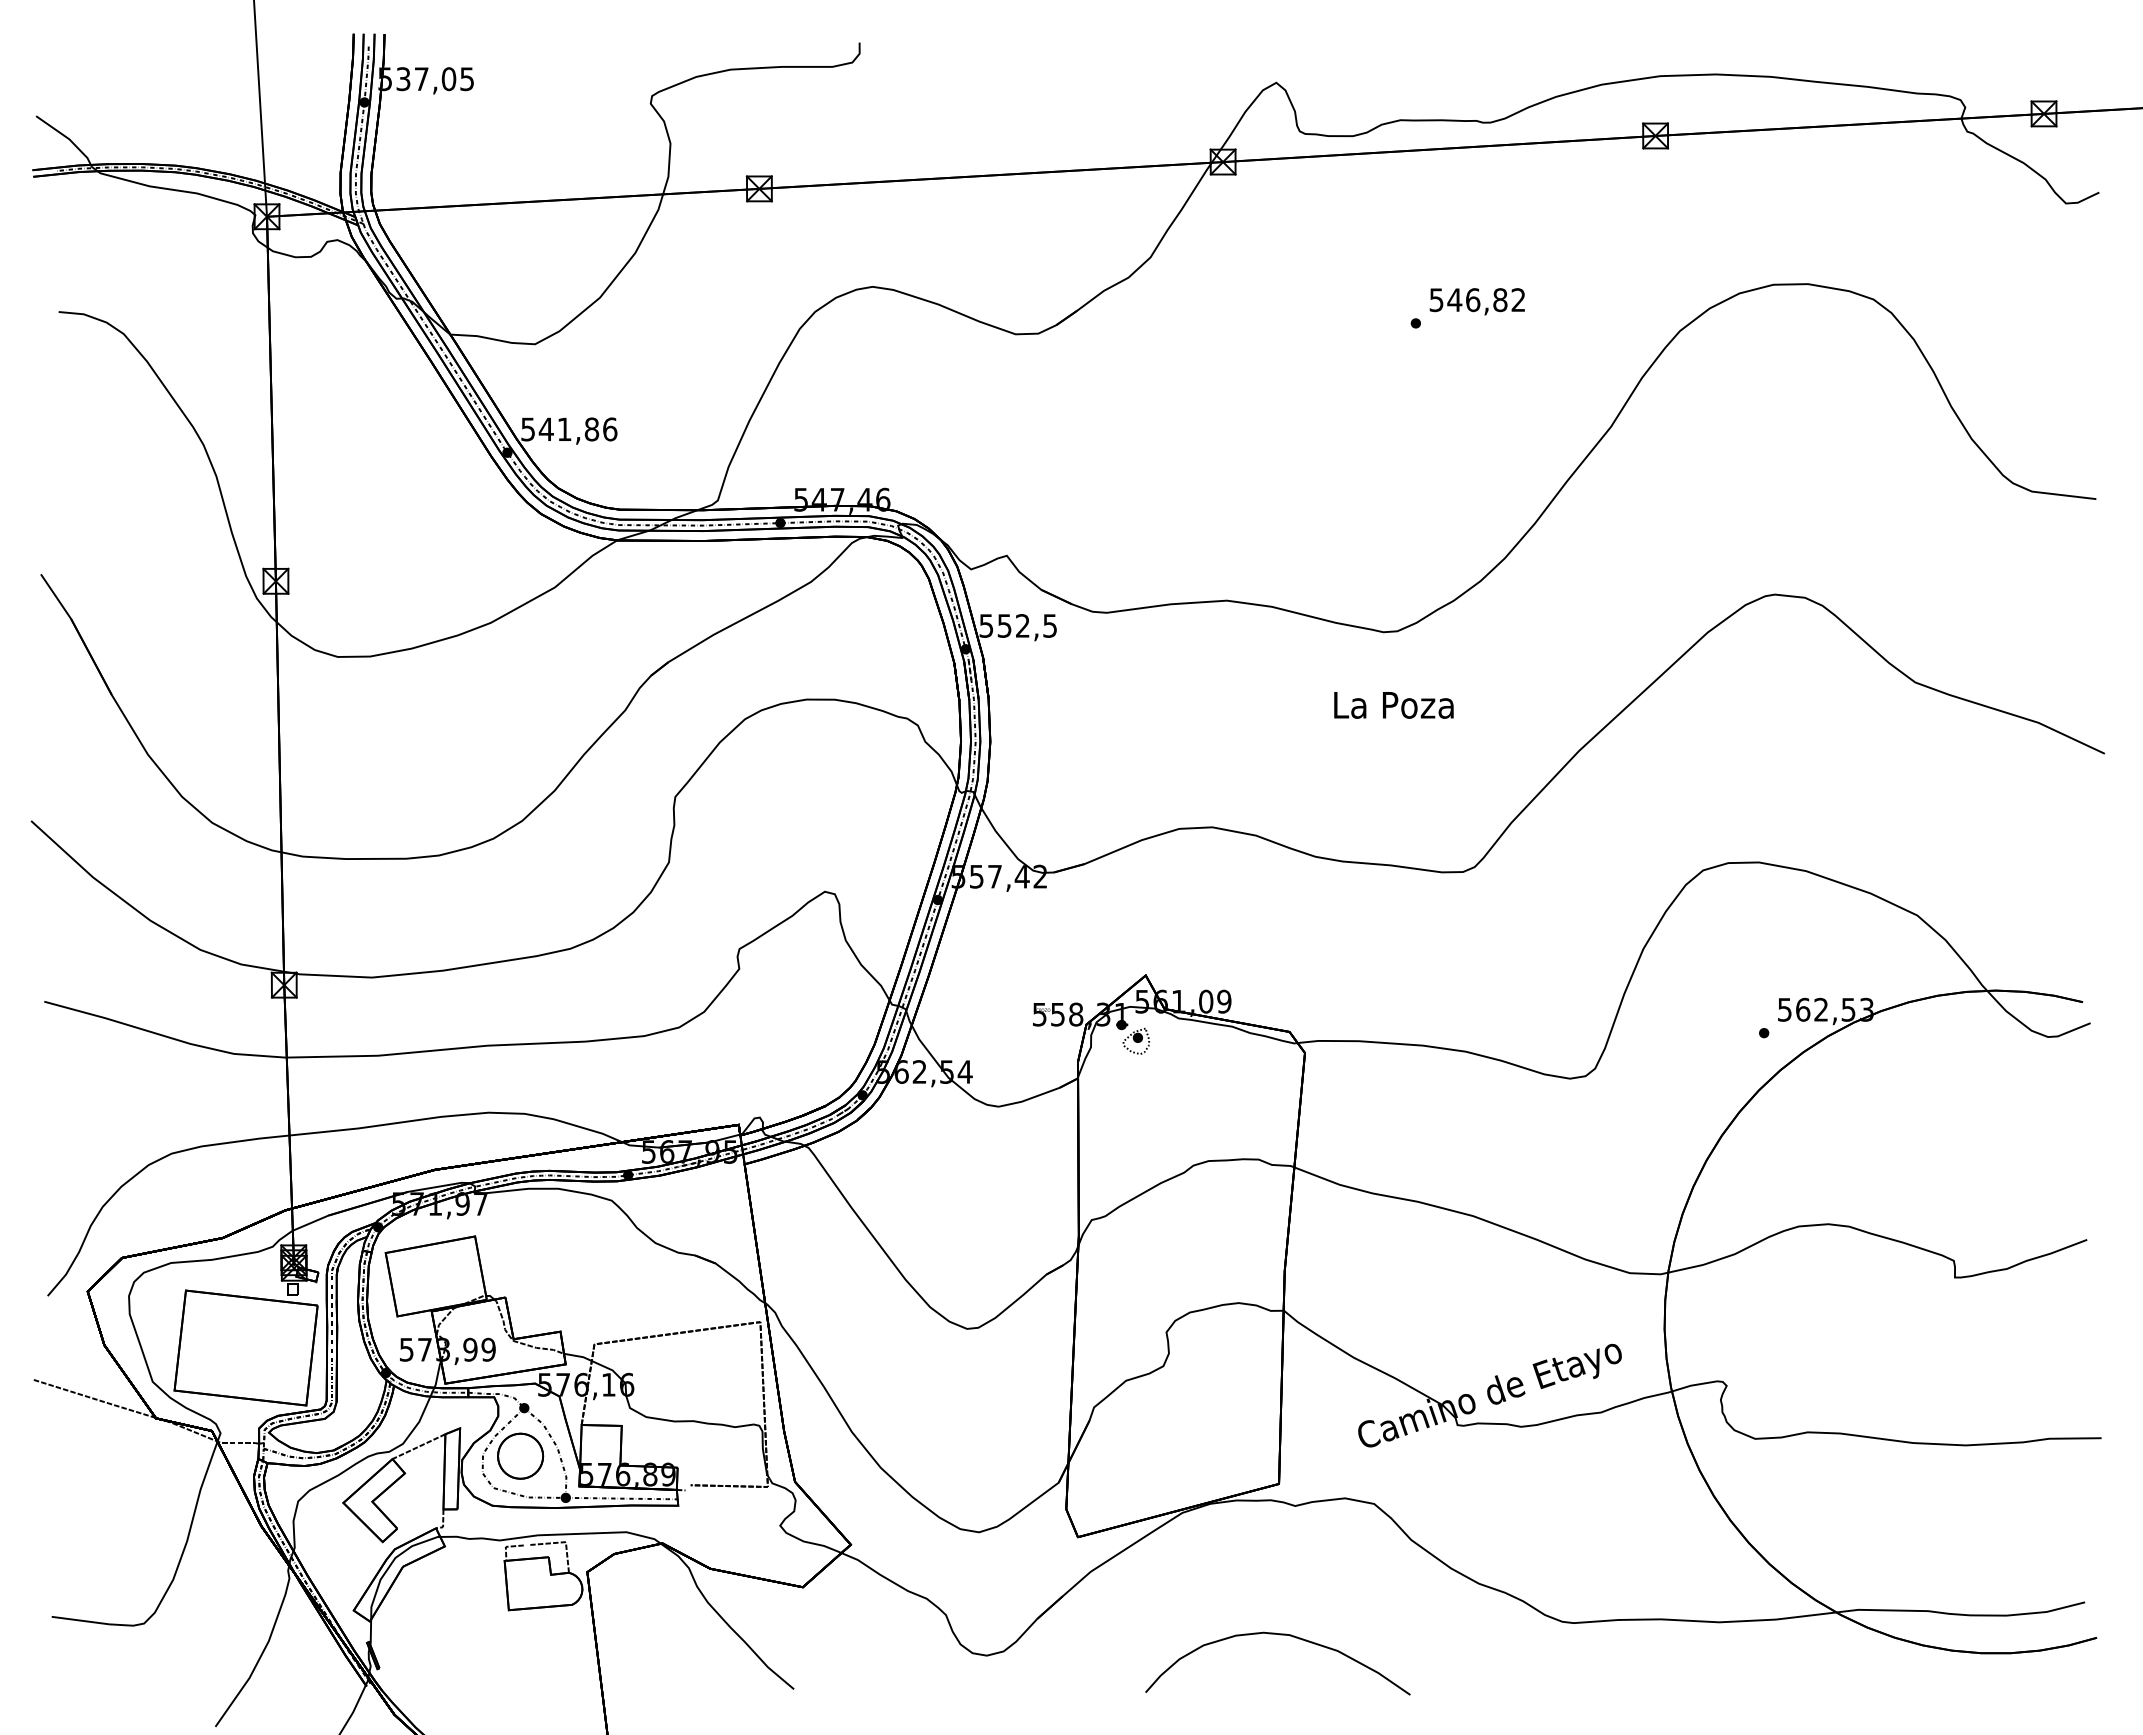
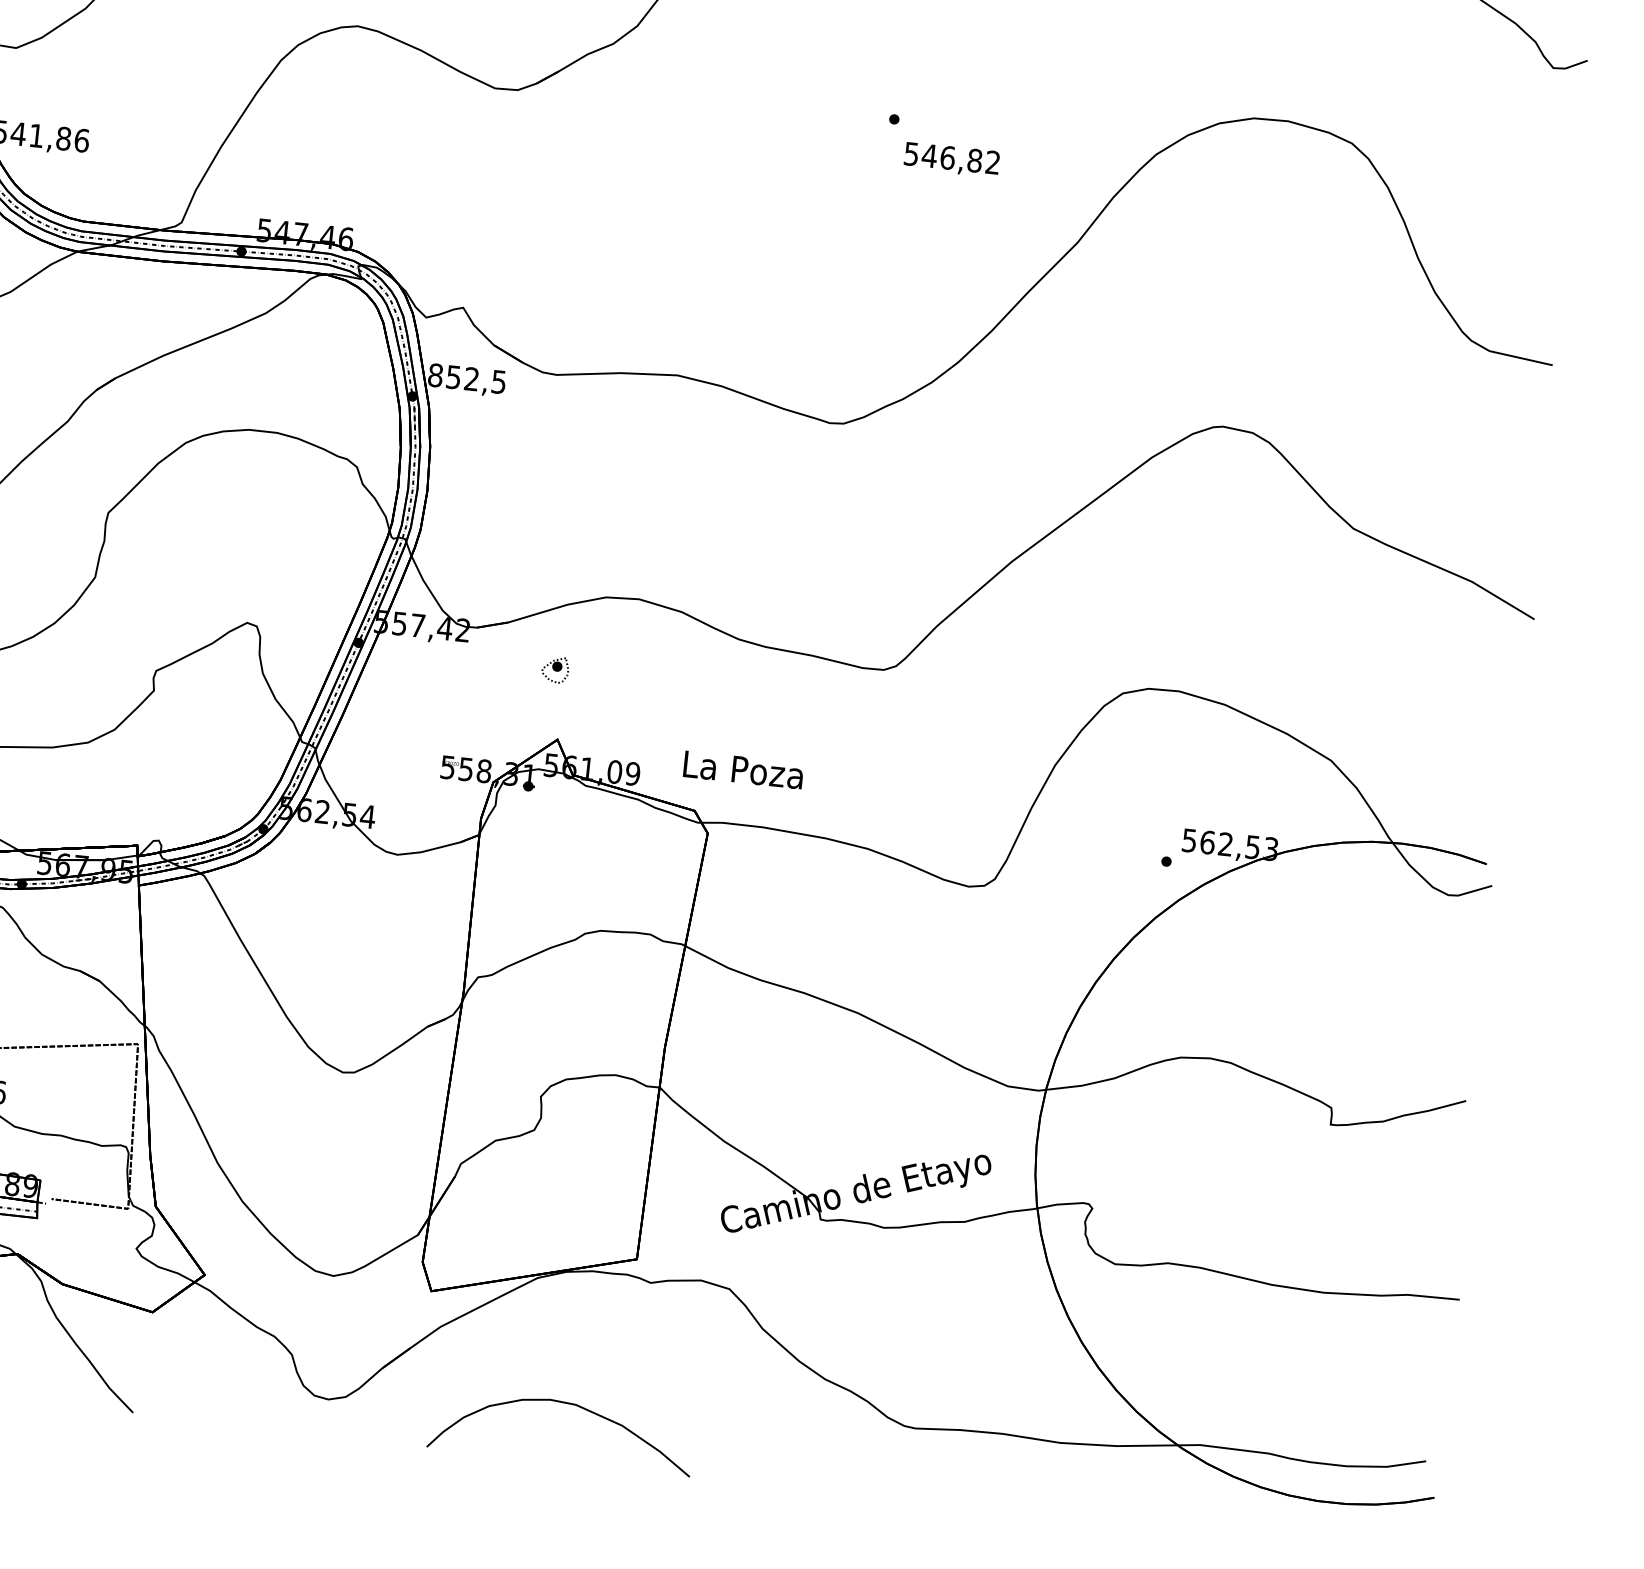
text: (1476, 301) -> (951, 159), moved
text: (986, 625) -> (435, 374), 552,5 -> 852,5
text: (1393, 705) -> (743, 770), moved
part: (1136, 1041) -> (555, 670), moved
curve: (1279, 1635) -> (565, 1404), moved

